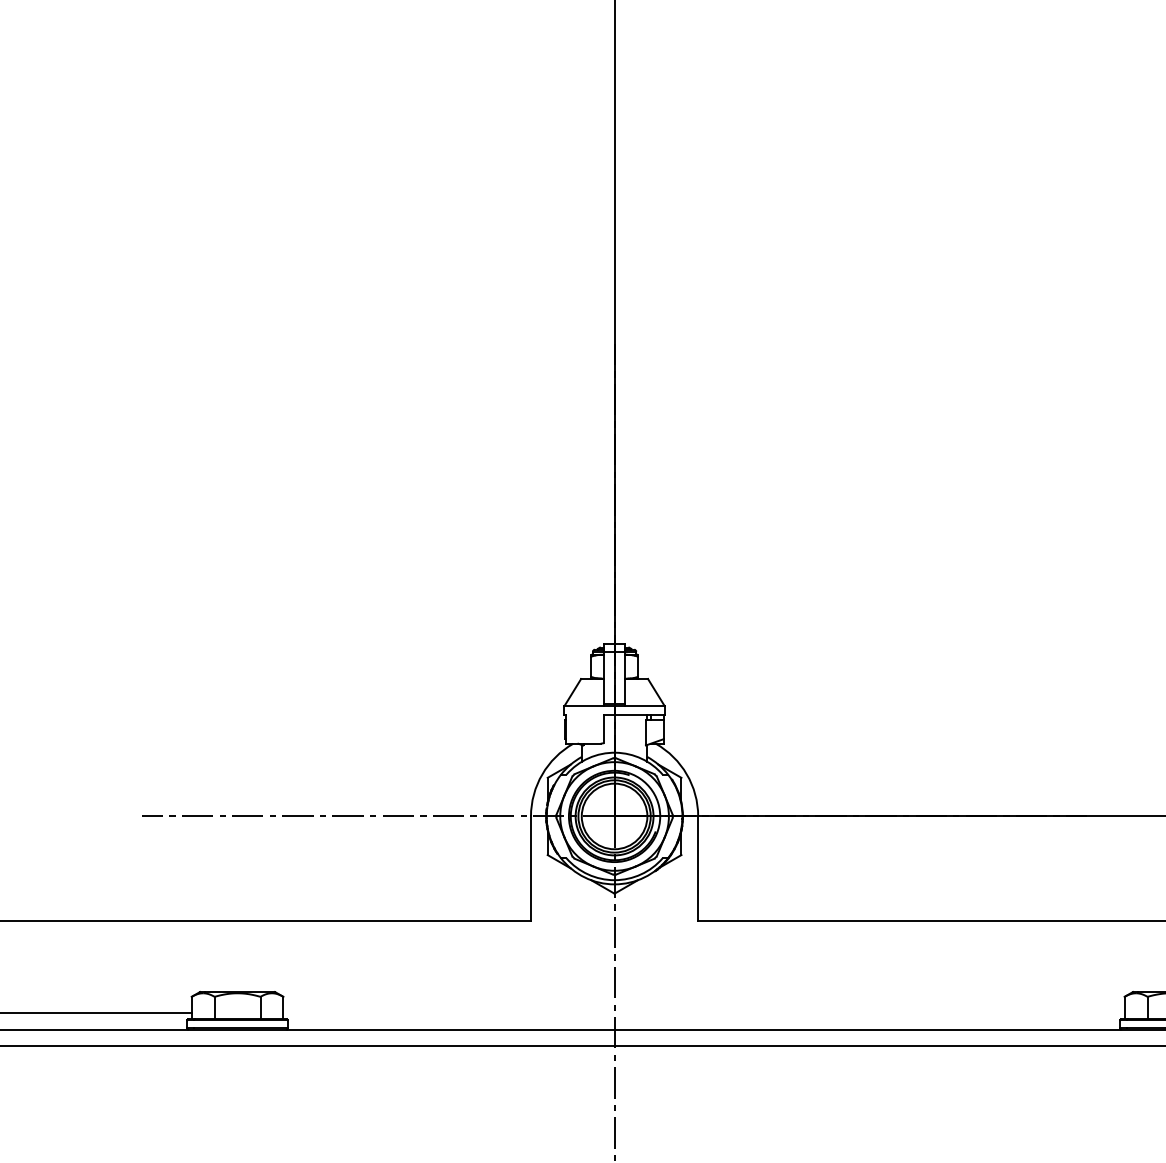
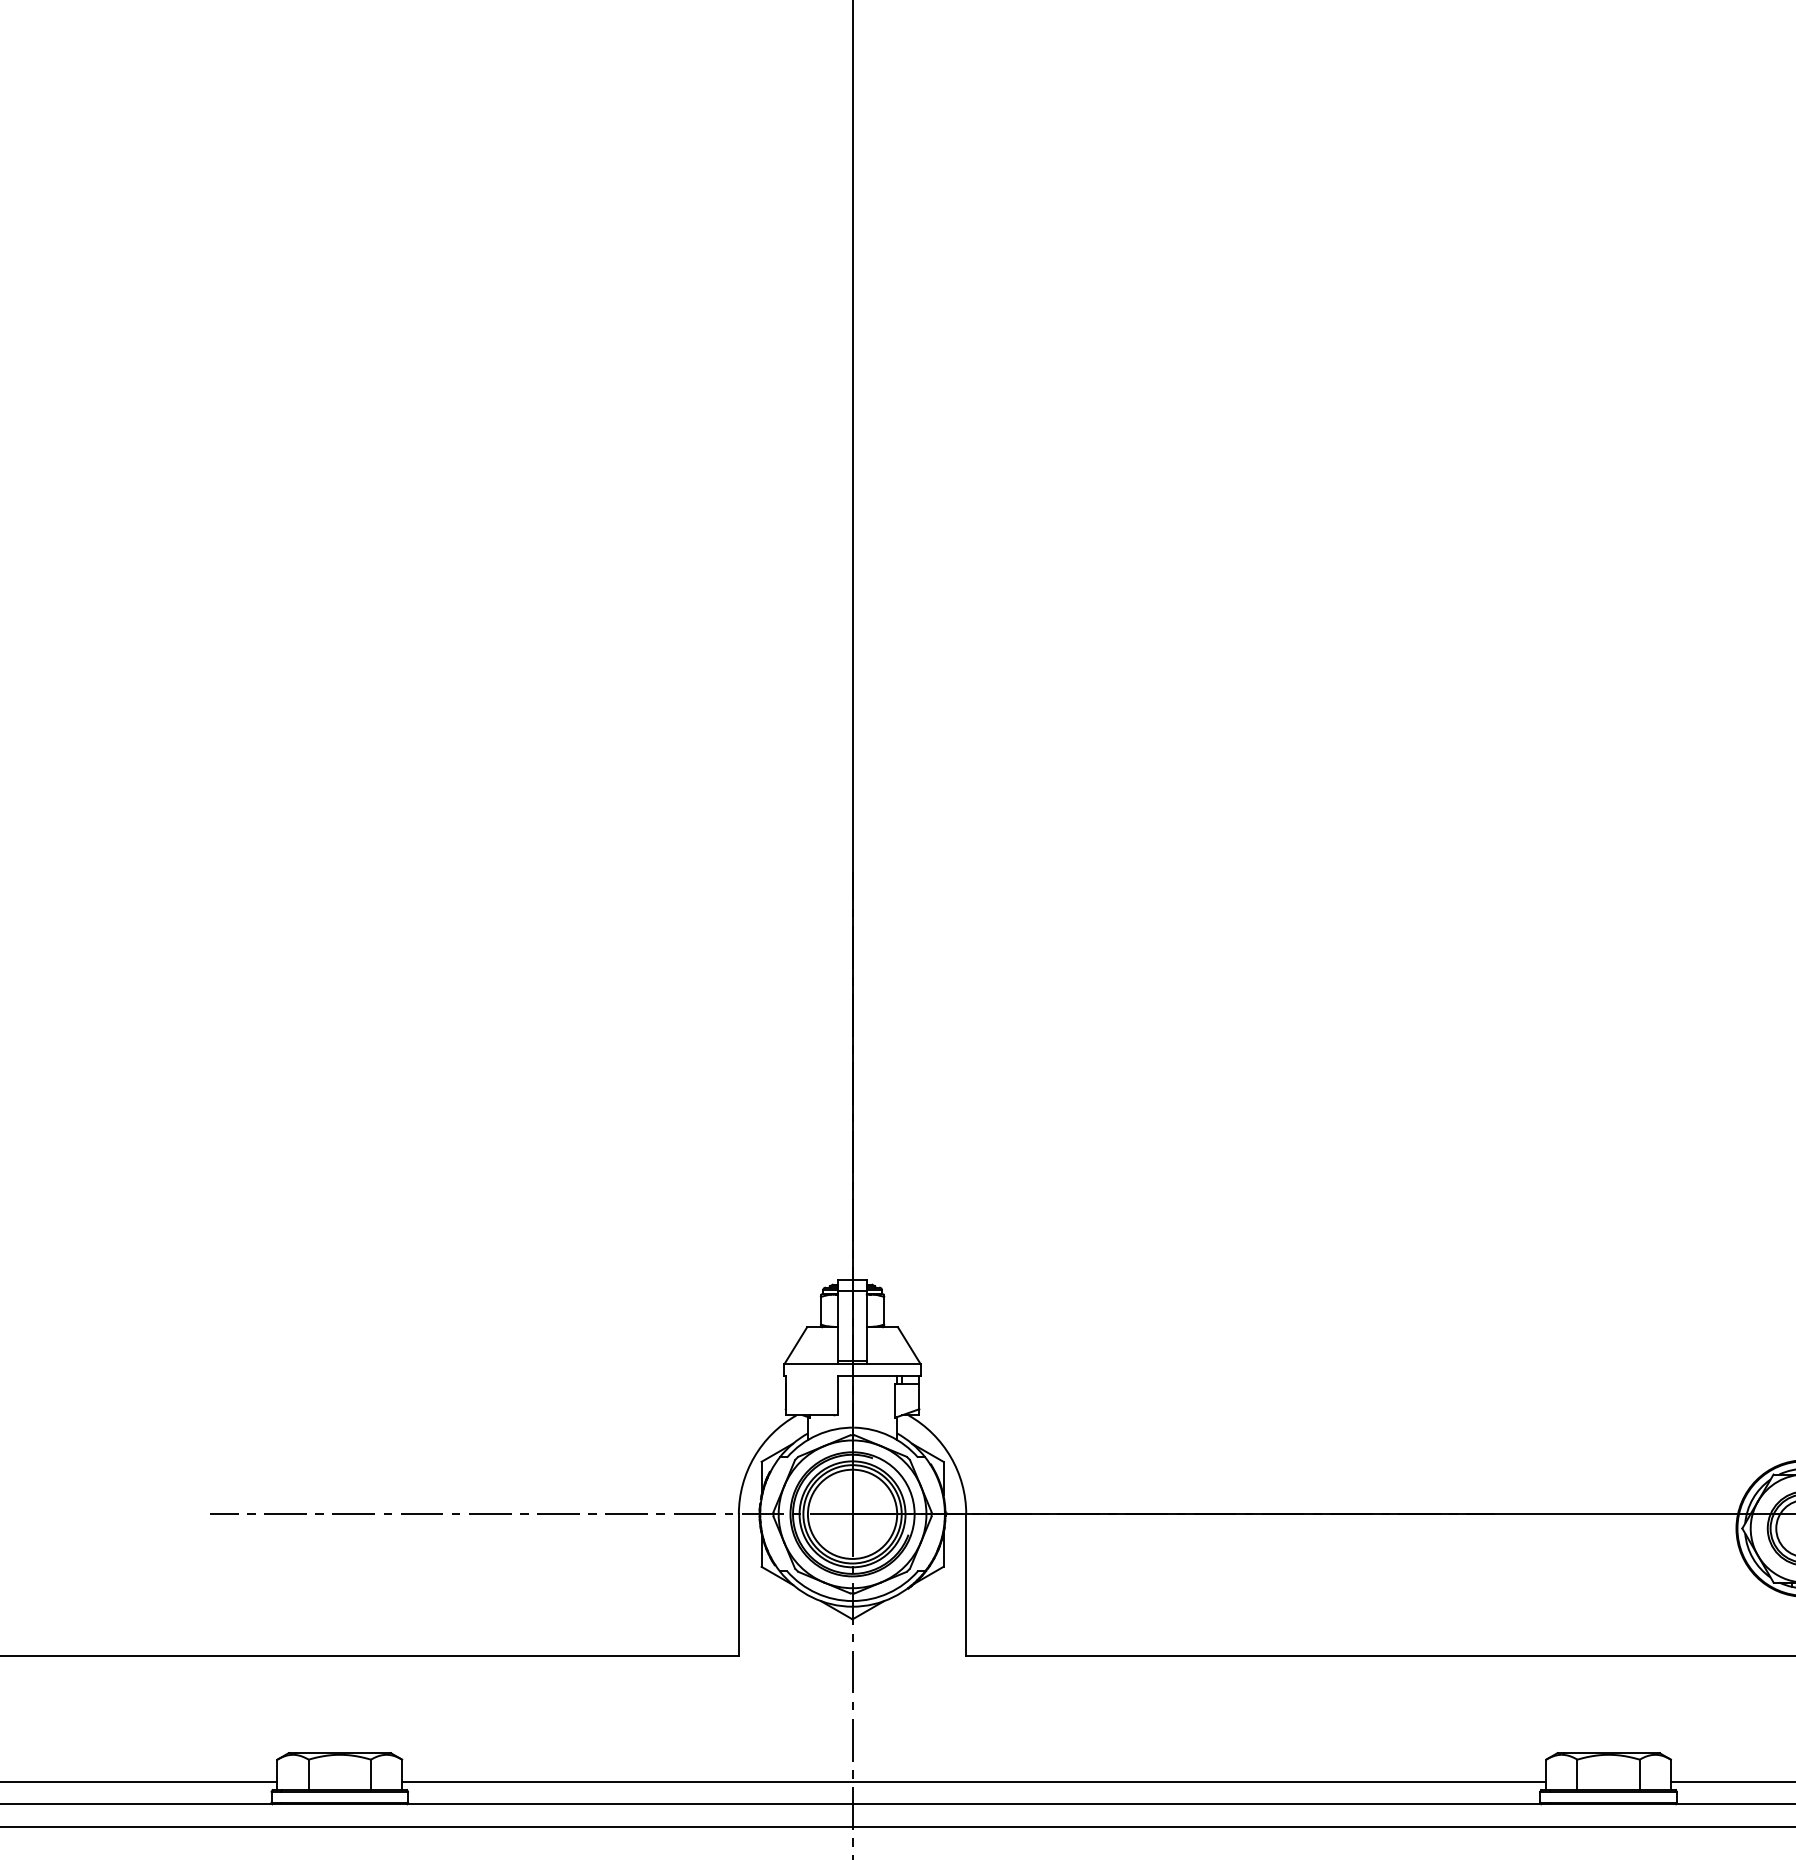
line: (704, 1012) -> (974, 1781), added

